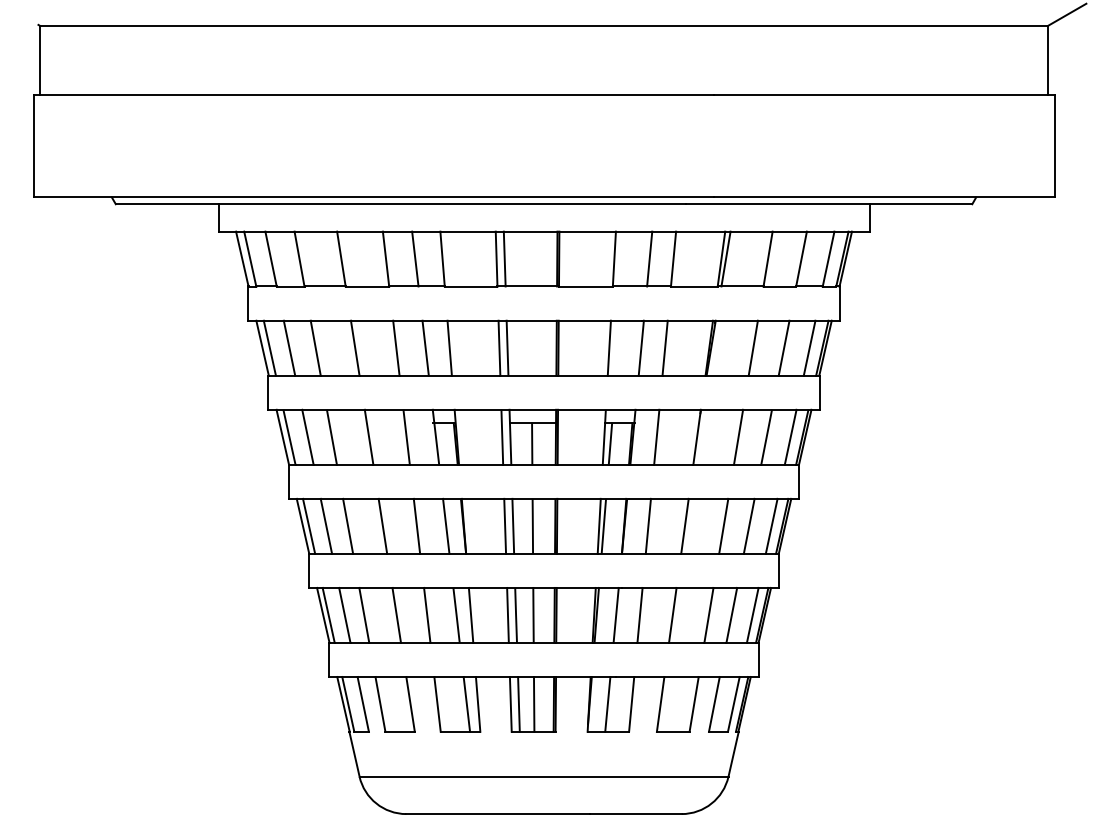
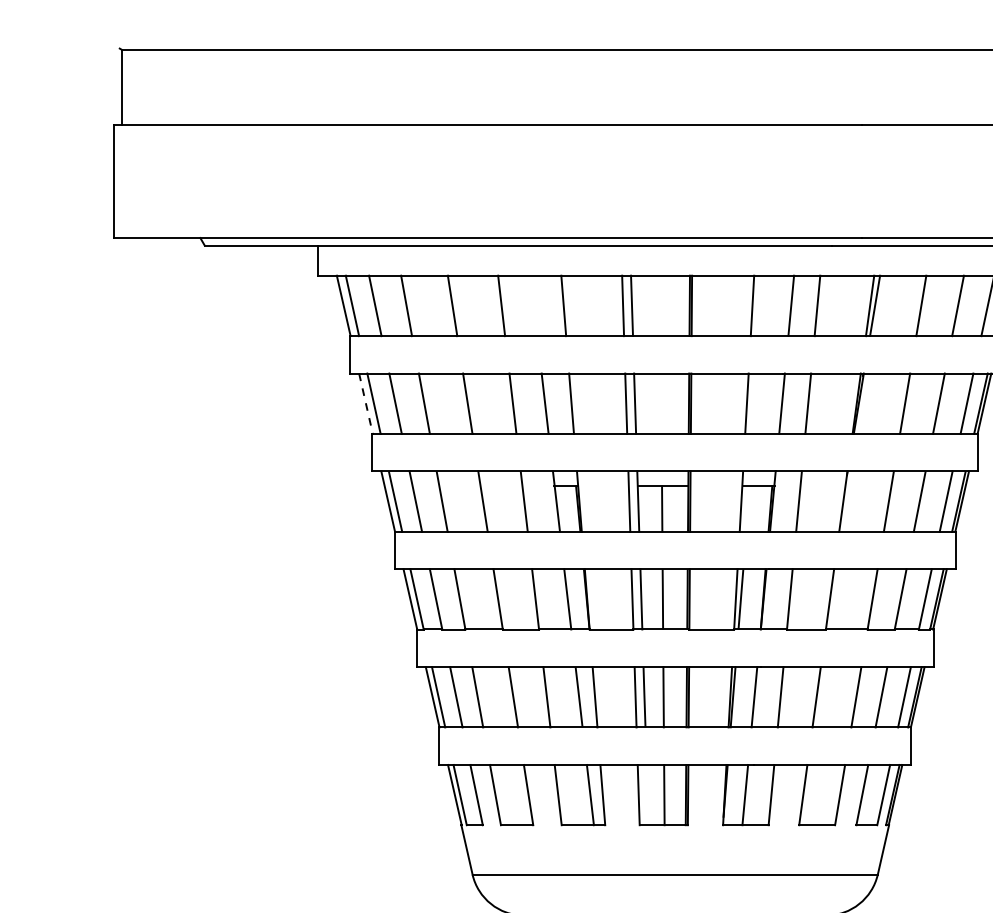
line: (415, 258) -> (533, 305), removed
line: (262, 348) -> (365, 404), solid -> dashed
line: (610, 443) -> (748, 508), removed
line: (518, 704) -> (647, 795), removed

